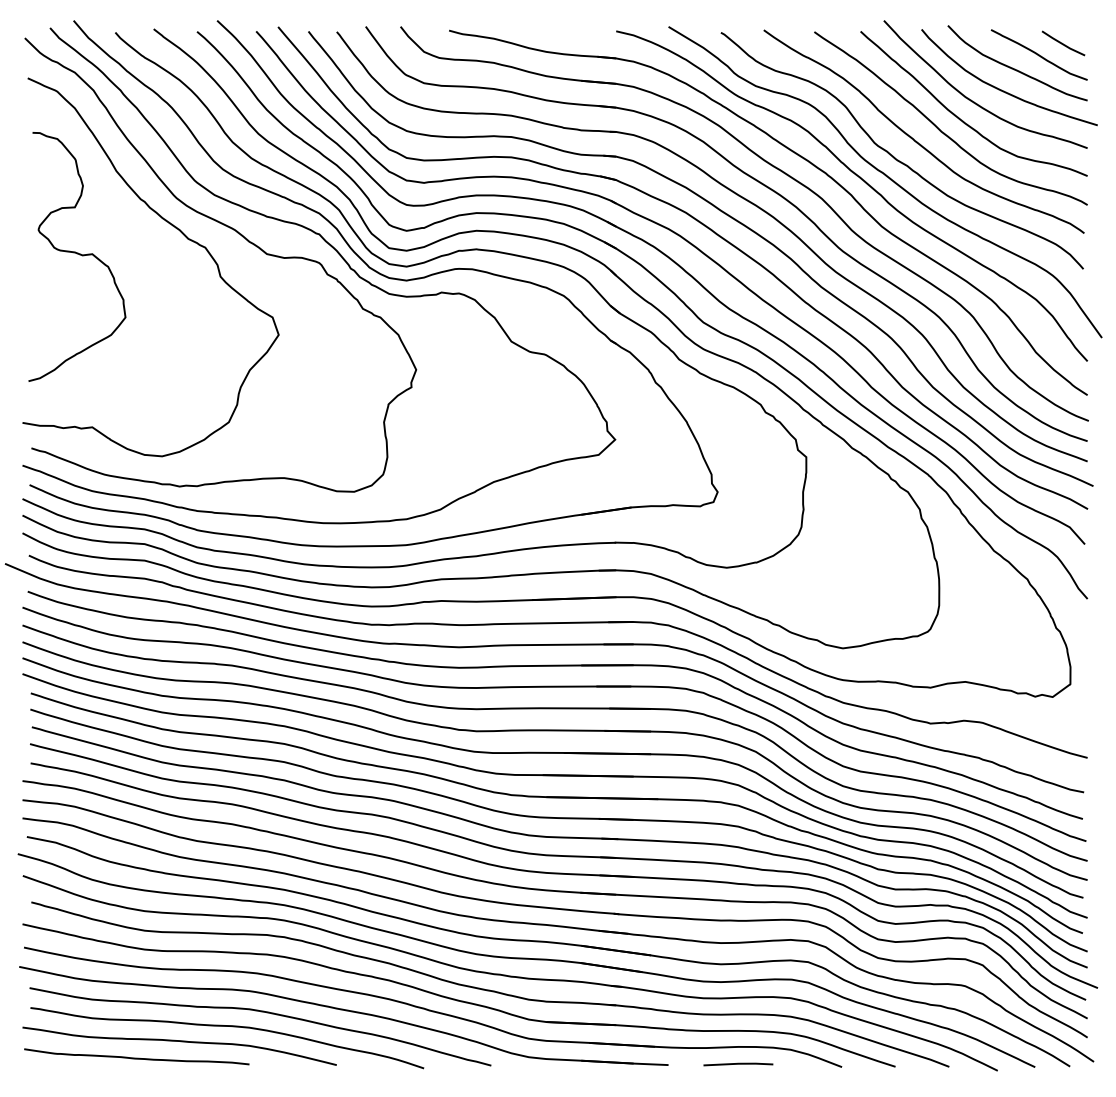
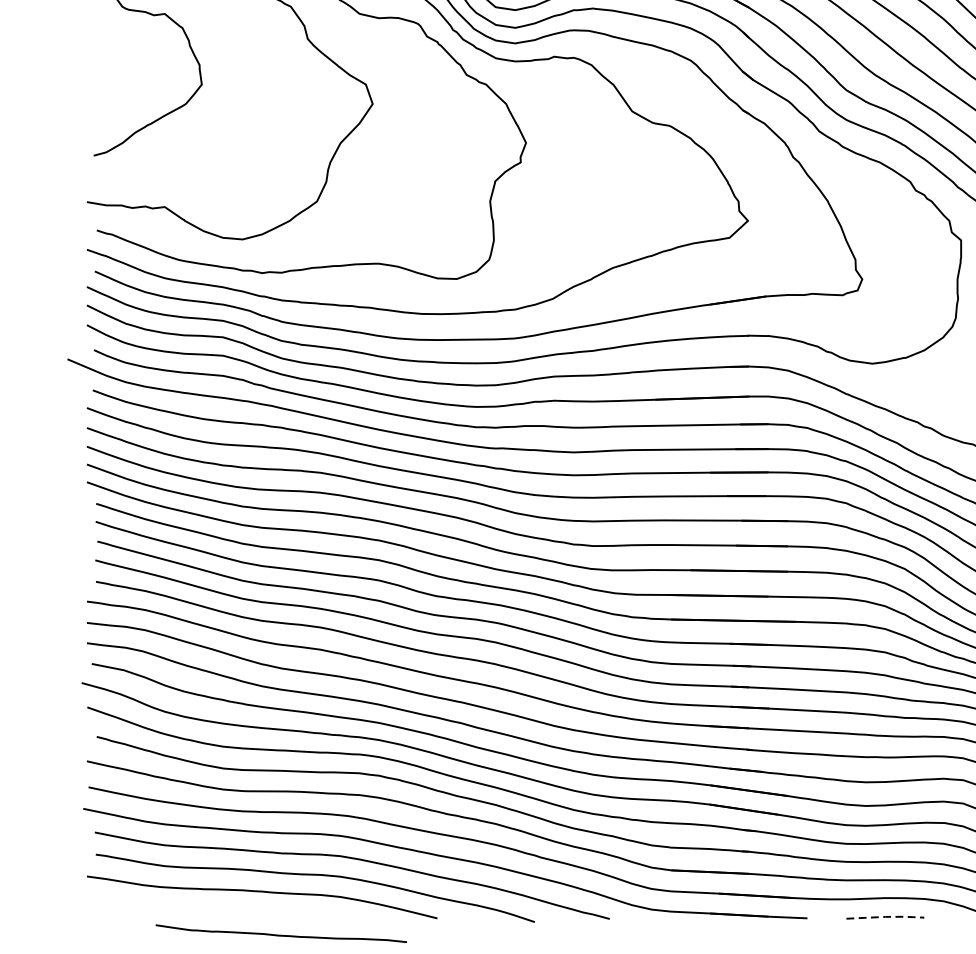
curve: (136, 1057) -> (280, 934), moved
line: (739, 1063) -> (886, 916), solid -> dashed

